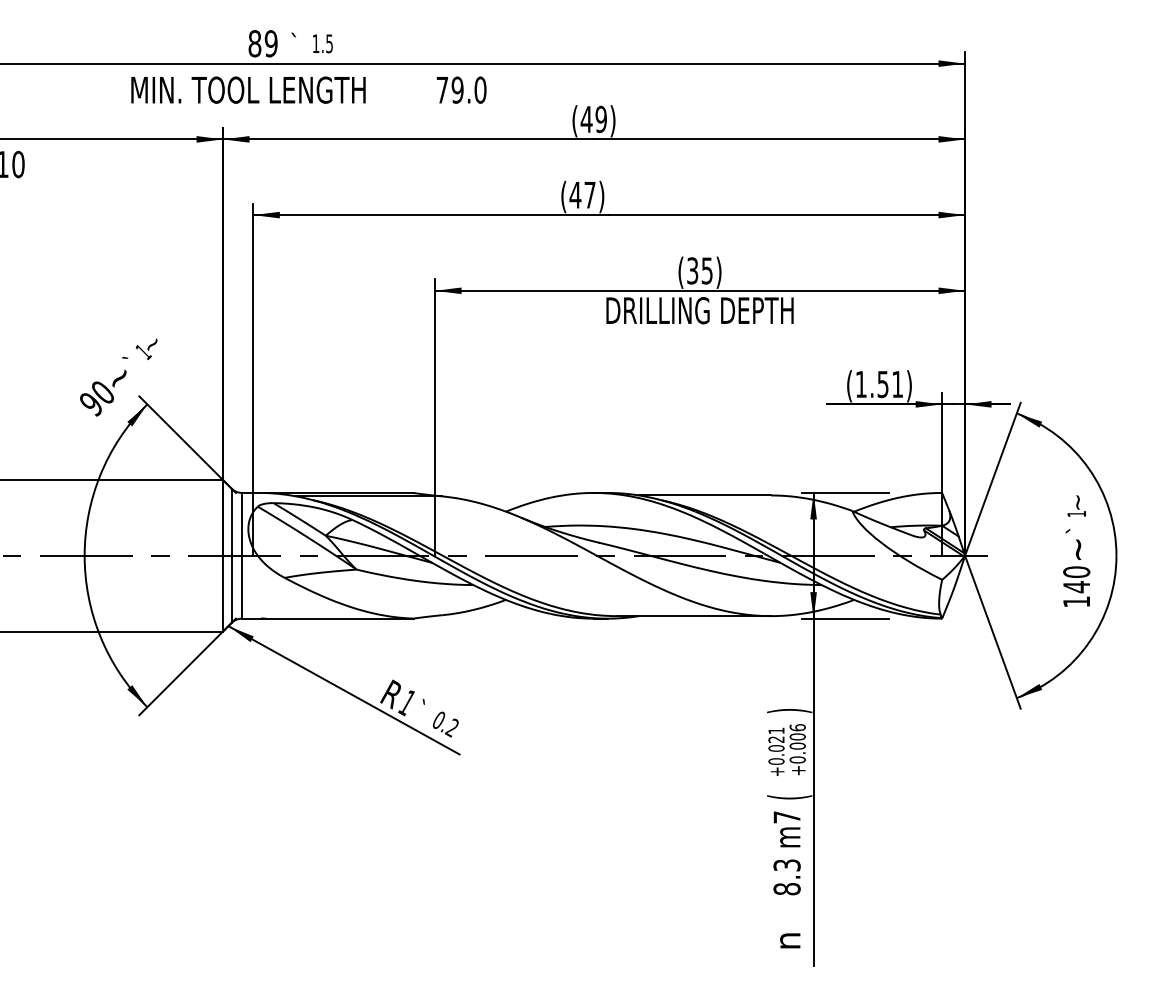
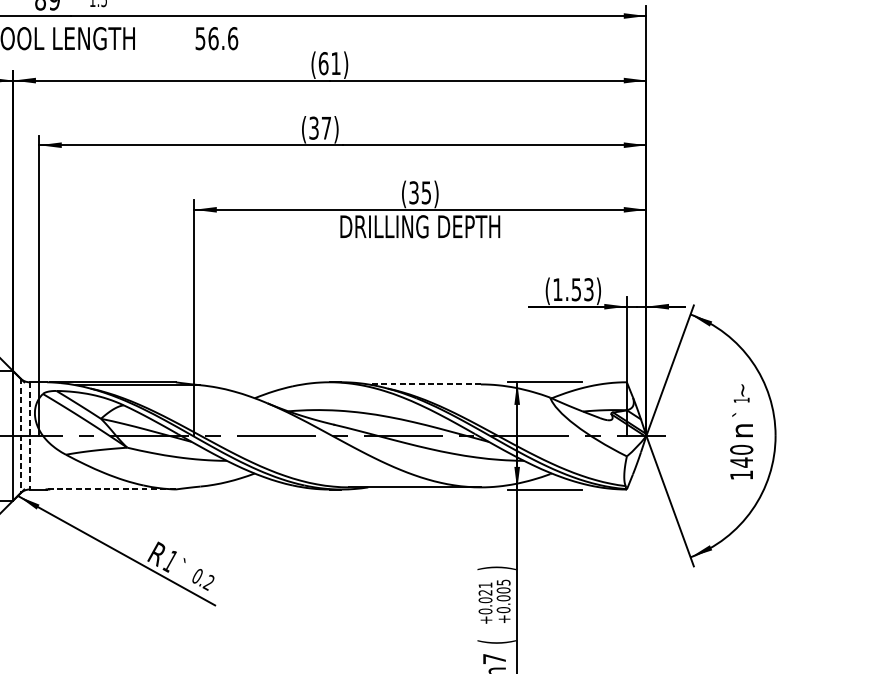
text: (461, 89) -> (216, 38), 79.0 -> 56.6
text: (593, 119) -> (329, 63), (49) -> (61)
text: (575, 194) -> (314, 127), (47) -> (37)
text: (897, 384) -> (588, 289), (1.51) -> (1.53)
line: (704, 495) -> (424, 384), solid -> dashed
text: (1079, 549) -> (744, 430), ~ -> n
line: (242, 555) -> (29, 435), solid -> dashed
line: (231, 556) -> (20, 436), solid -> dashed
line: (338, 618) -> (111, 489), solid -> dashed
text: (797, 727) -> (503, 582), +0.006 -> +0.005

